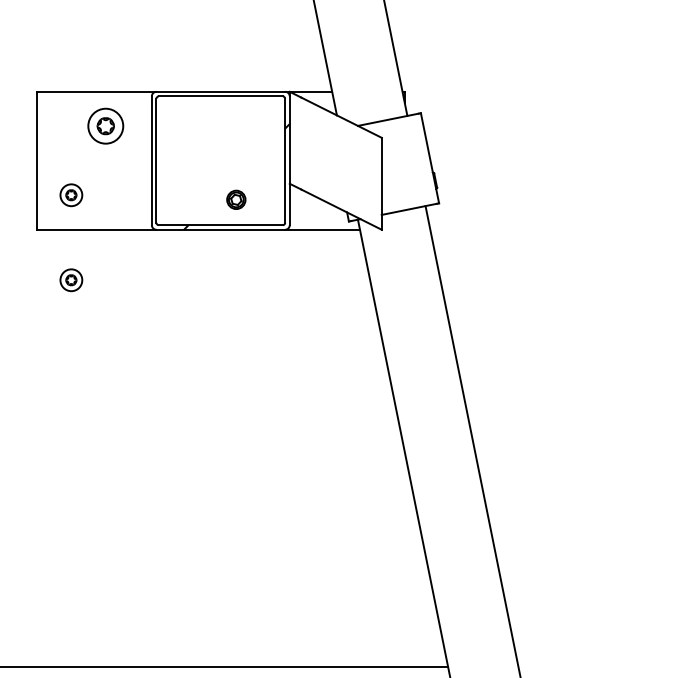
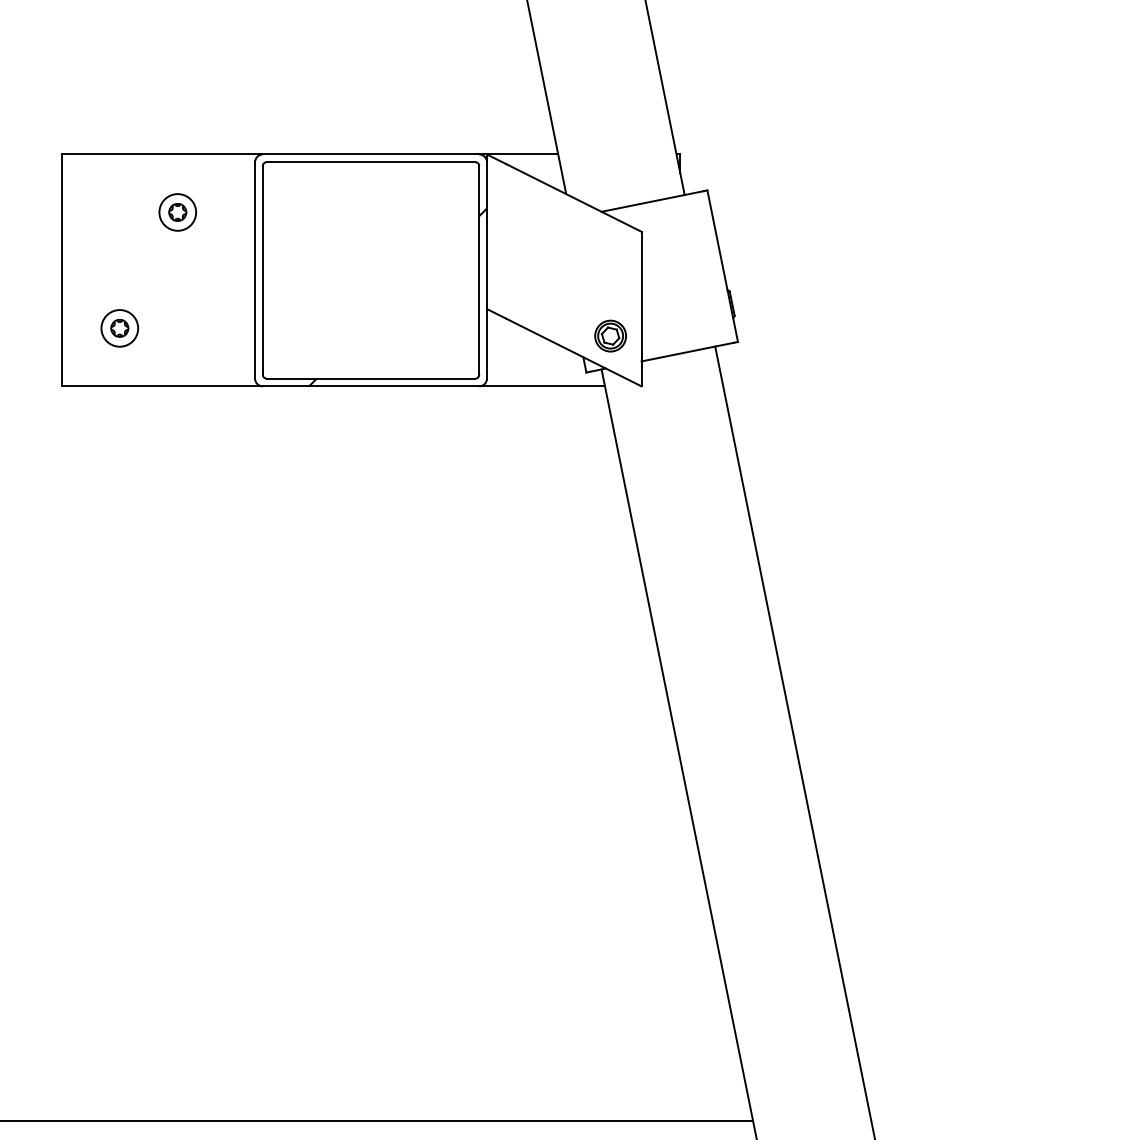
part: (105, 126) -> (177, 212), size x0.62
part: (236, 199) -> (610, 335), moved
part: (71, 280) -> (120, 471), removed

